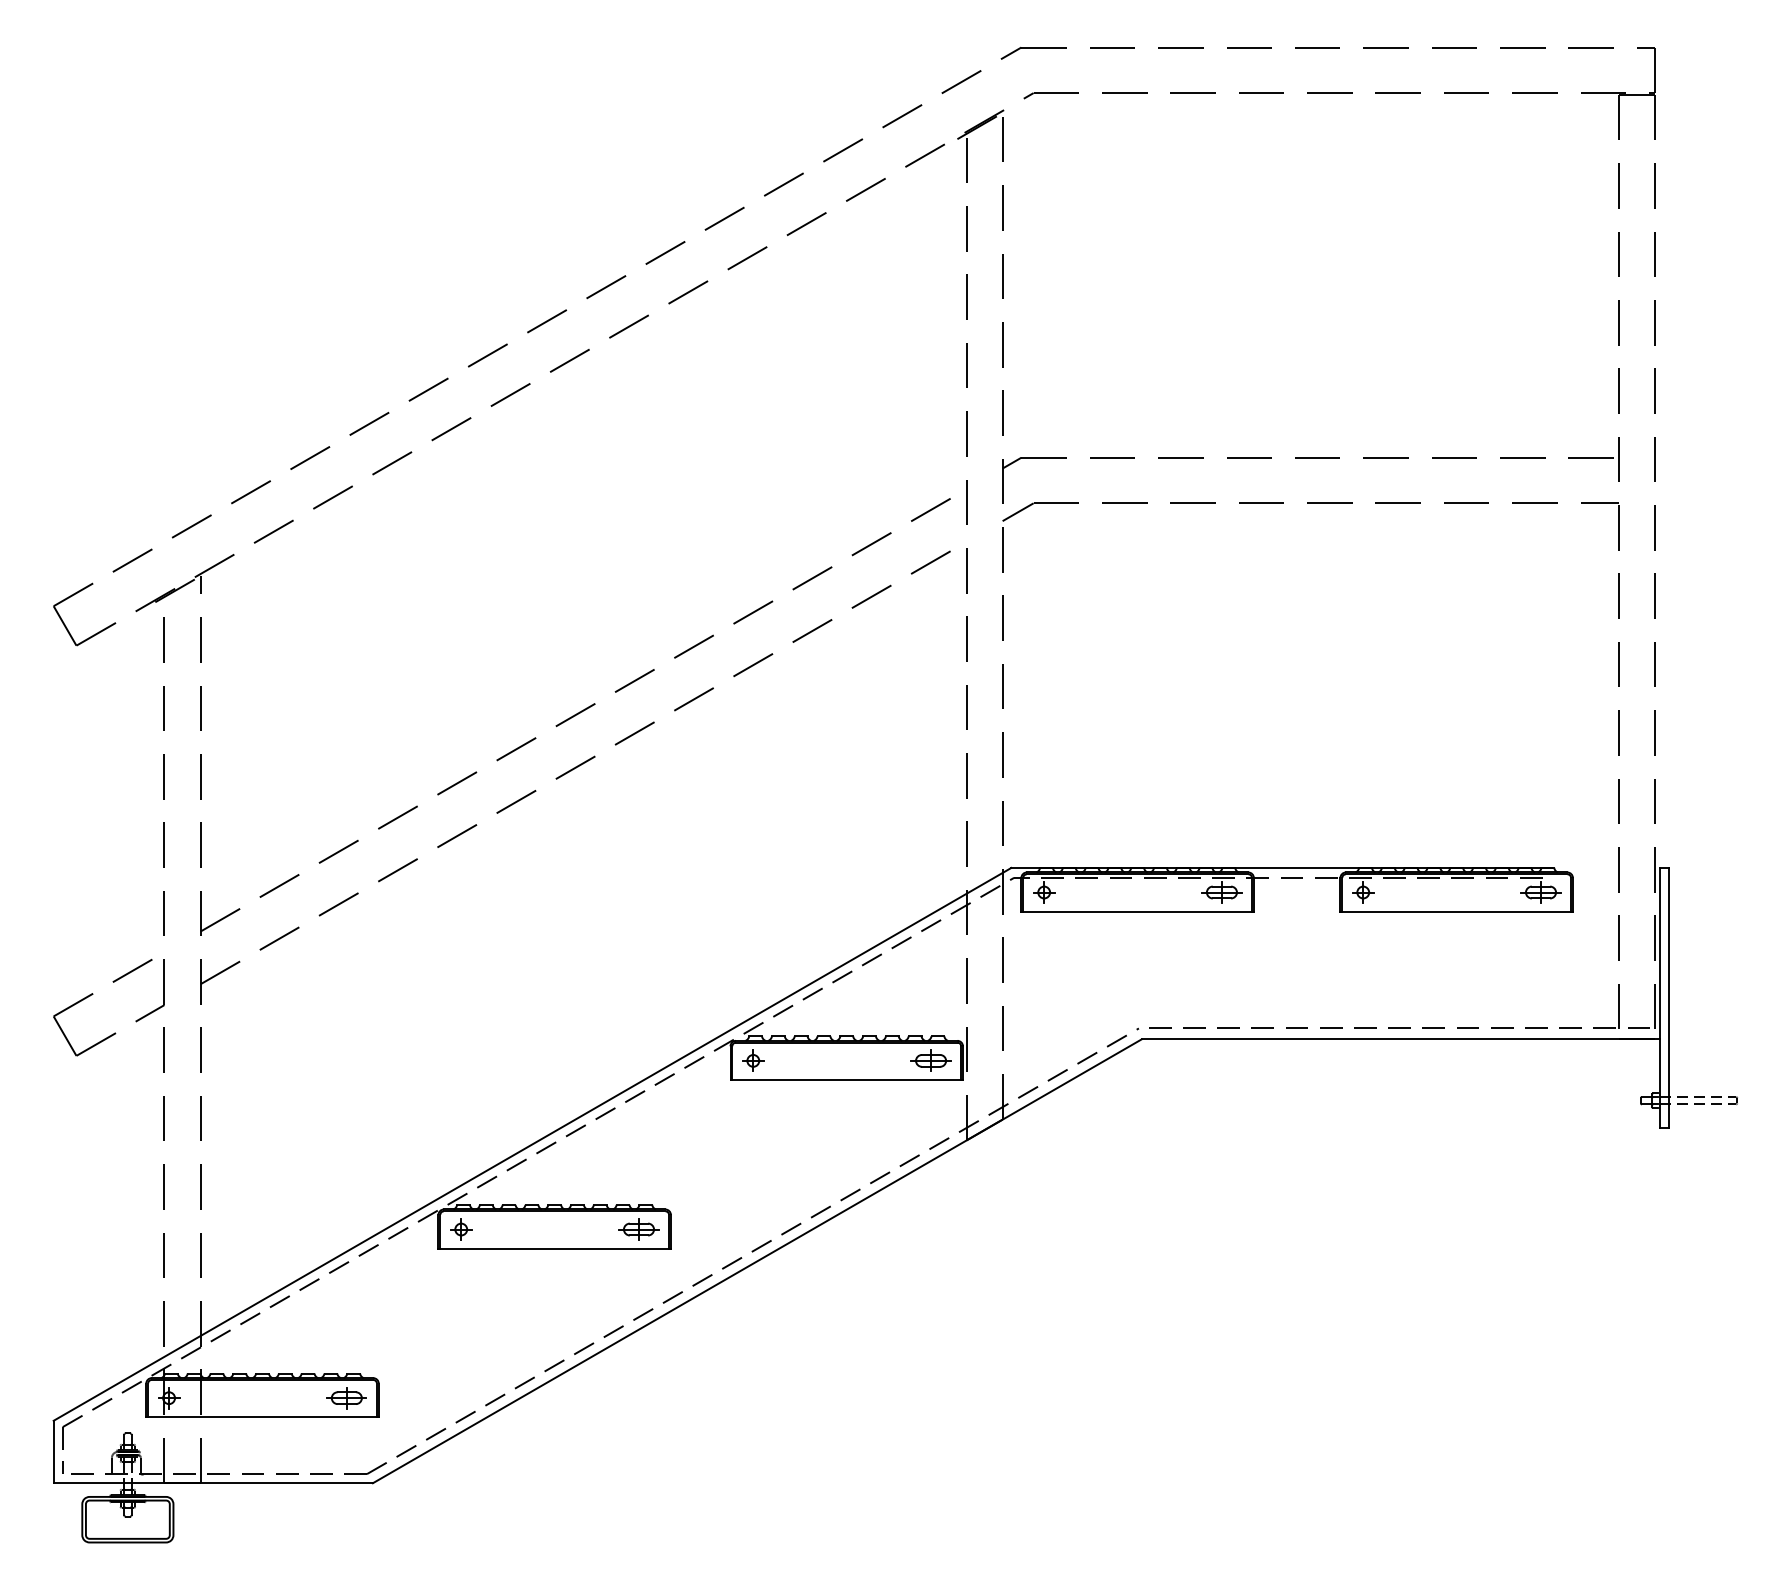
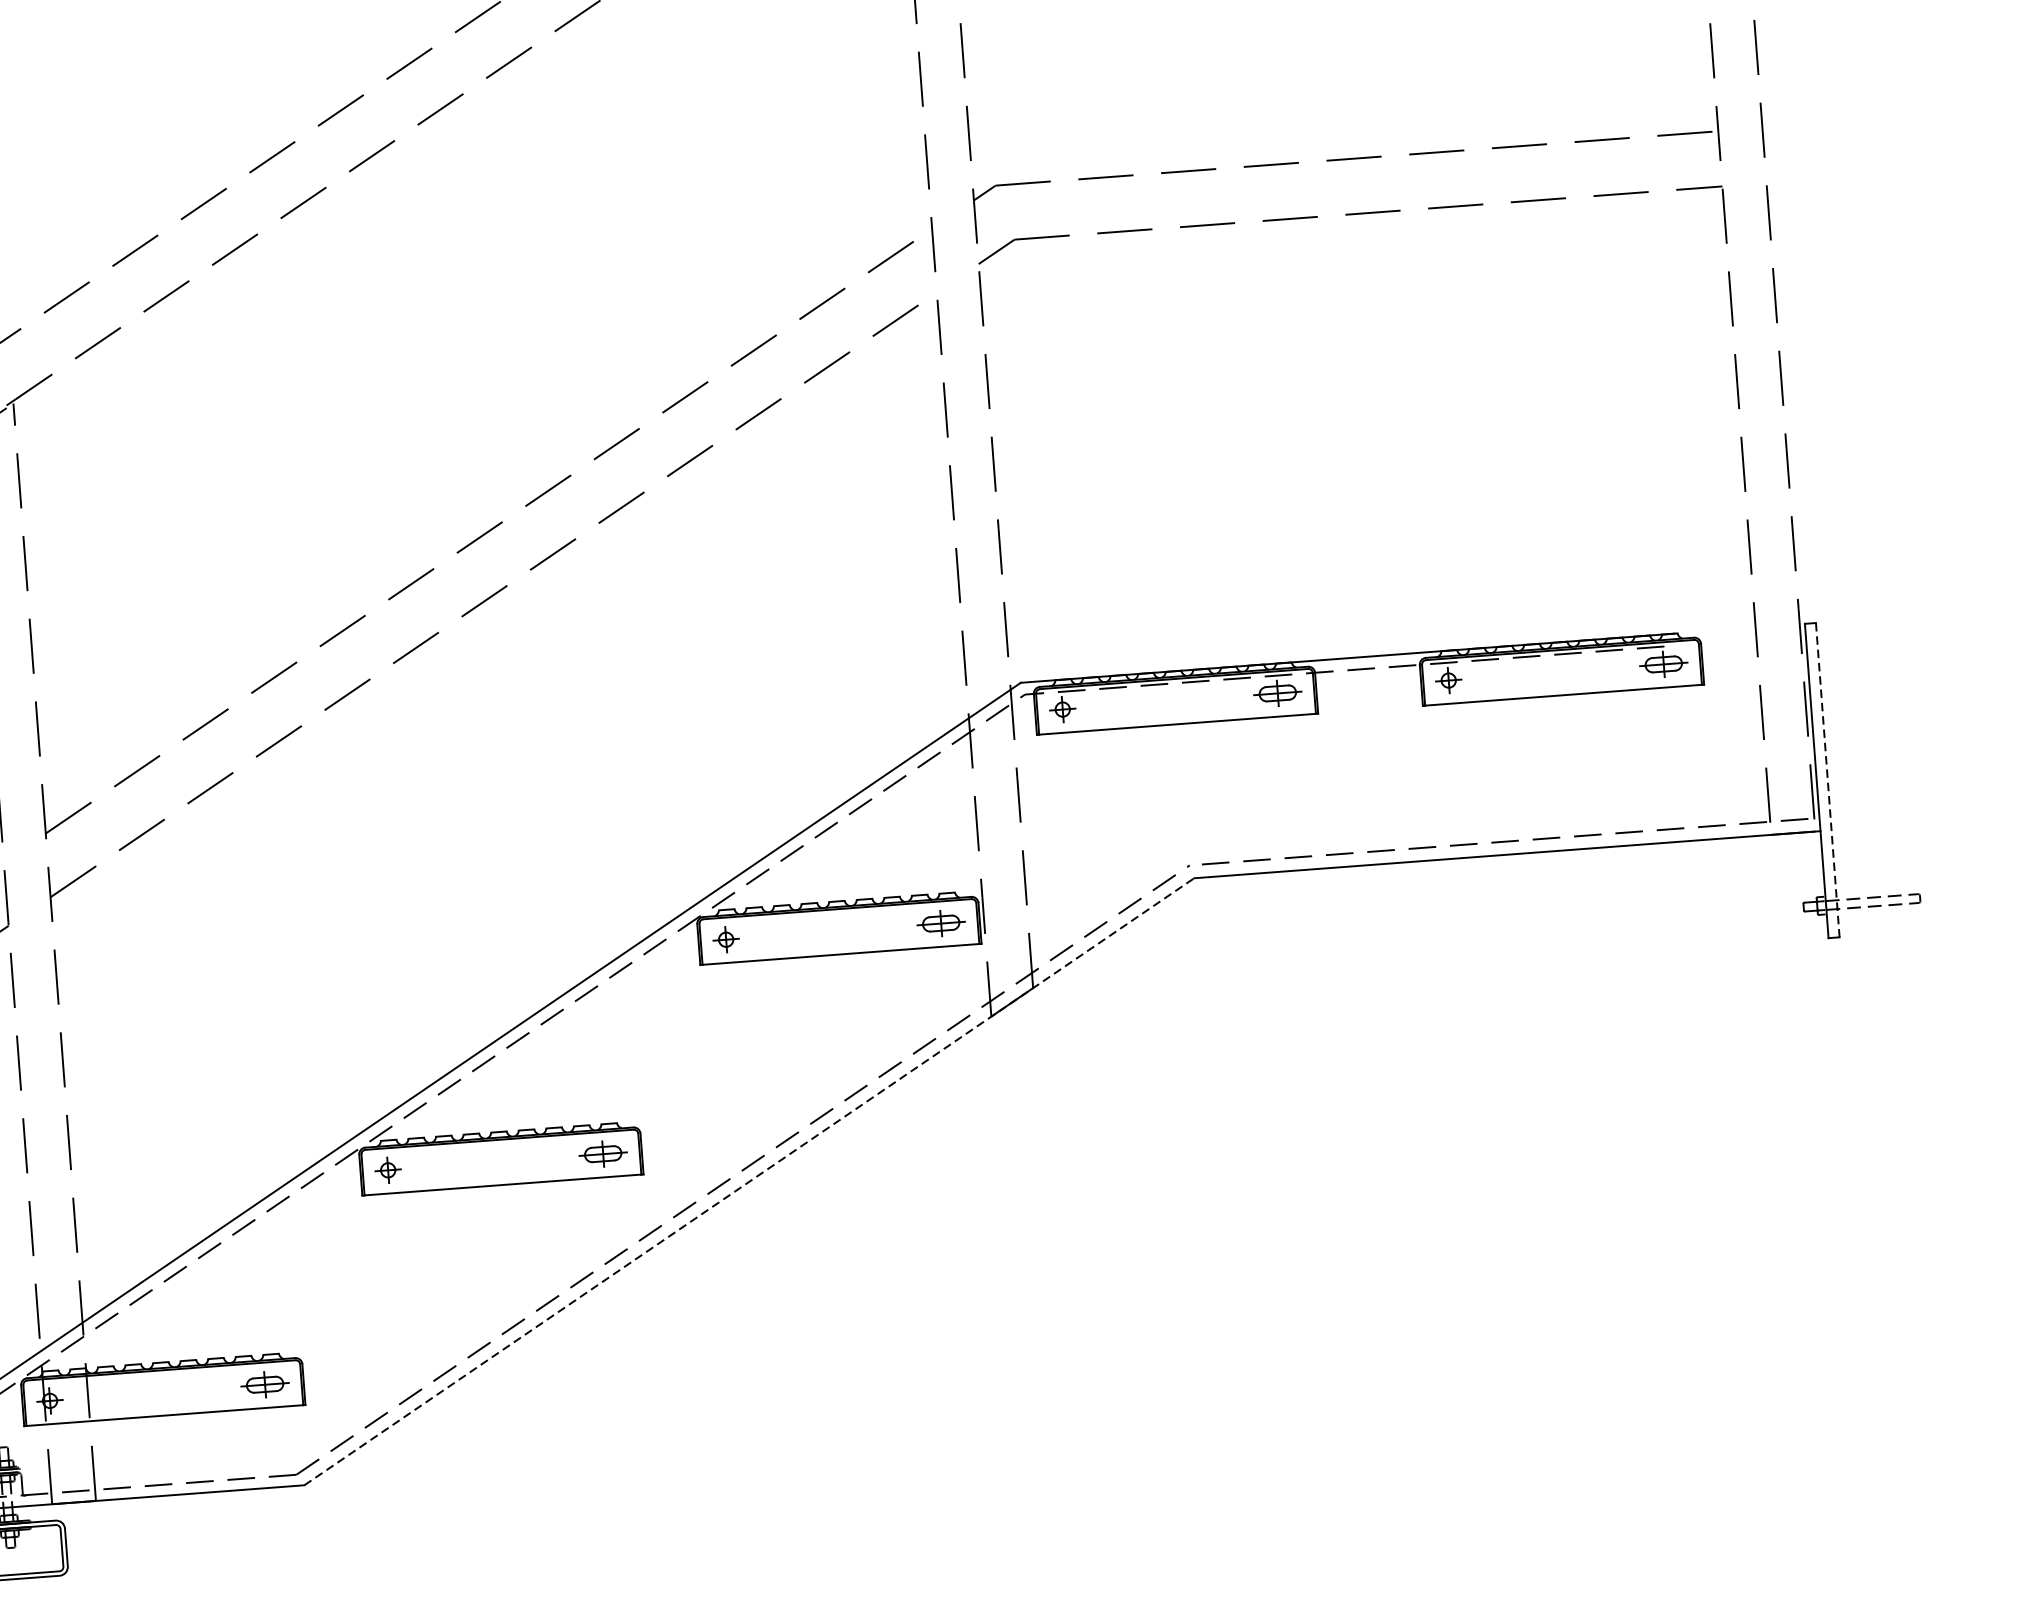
line: (1668, 997) -> (1827, 779), solid -> dashed
line: (757, 1261) -> (749, 1182), solid -> dashed

